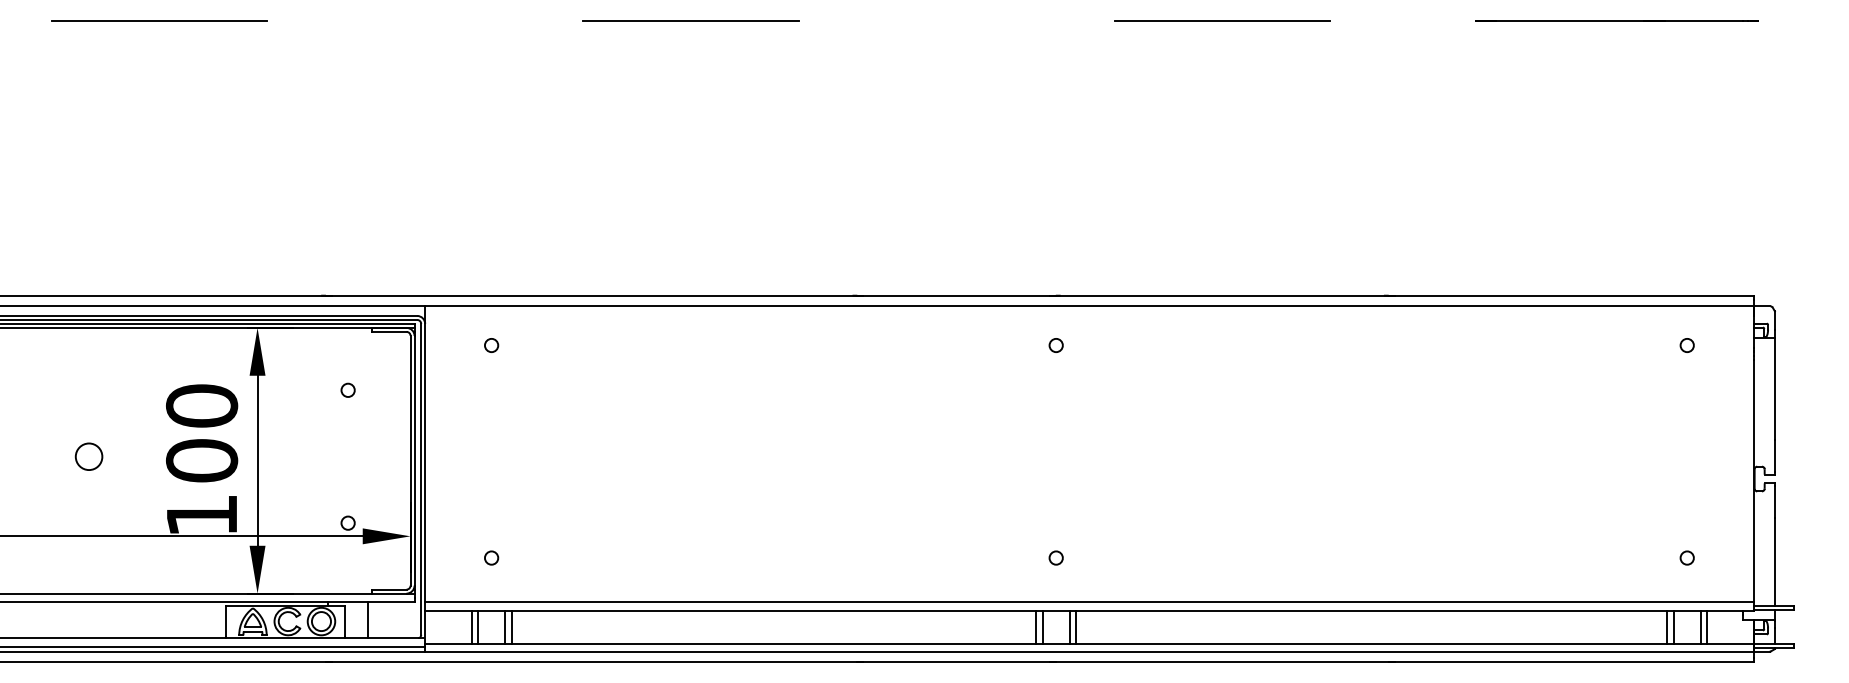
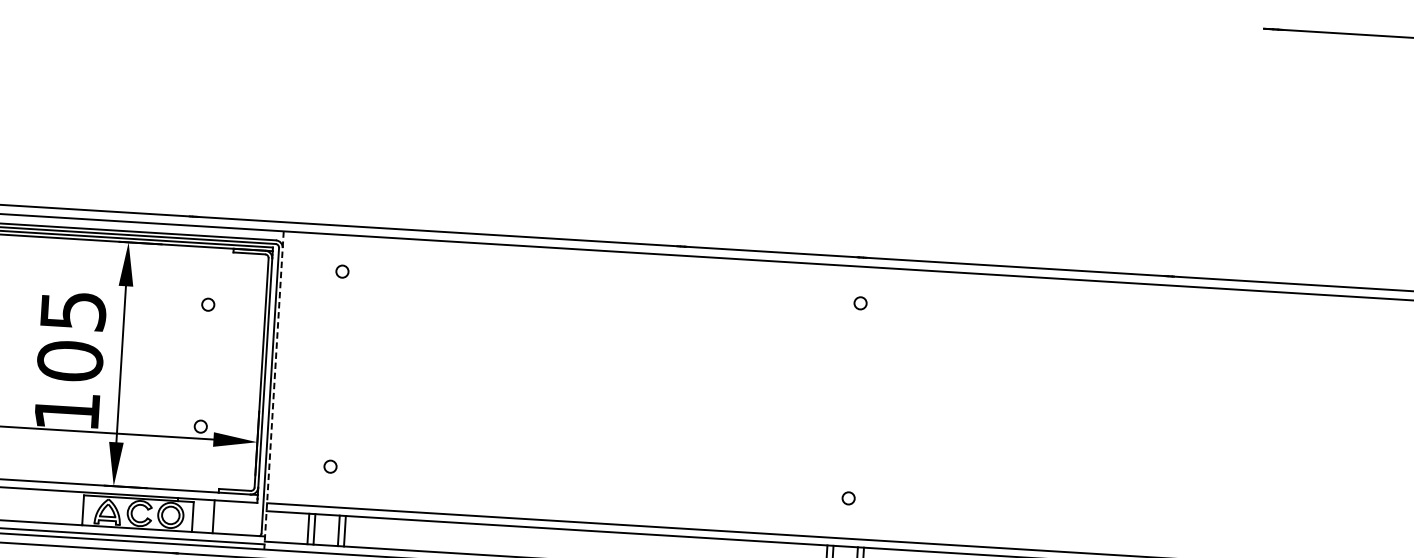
line: (1221, 20) -> (1030, 14), removed
text: (202, 405) -> (73, 310), 100 -> 105
line: (425, 479) -> (274, 390), solid -> dashed

